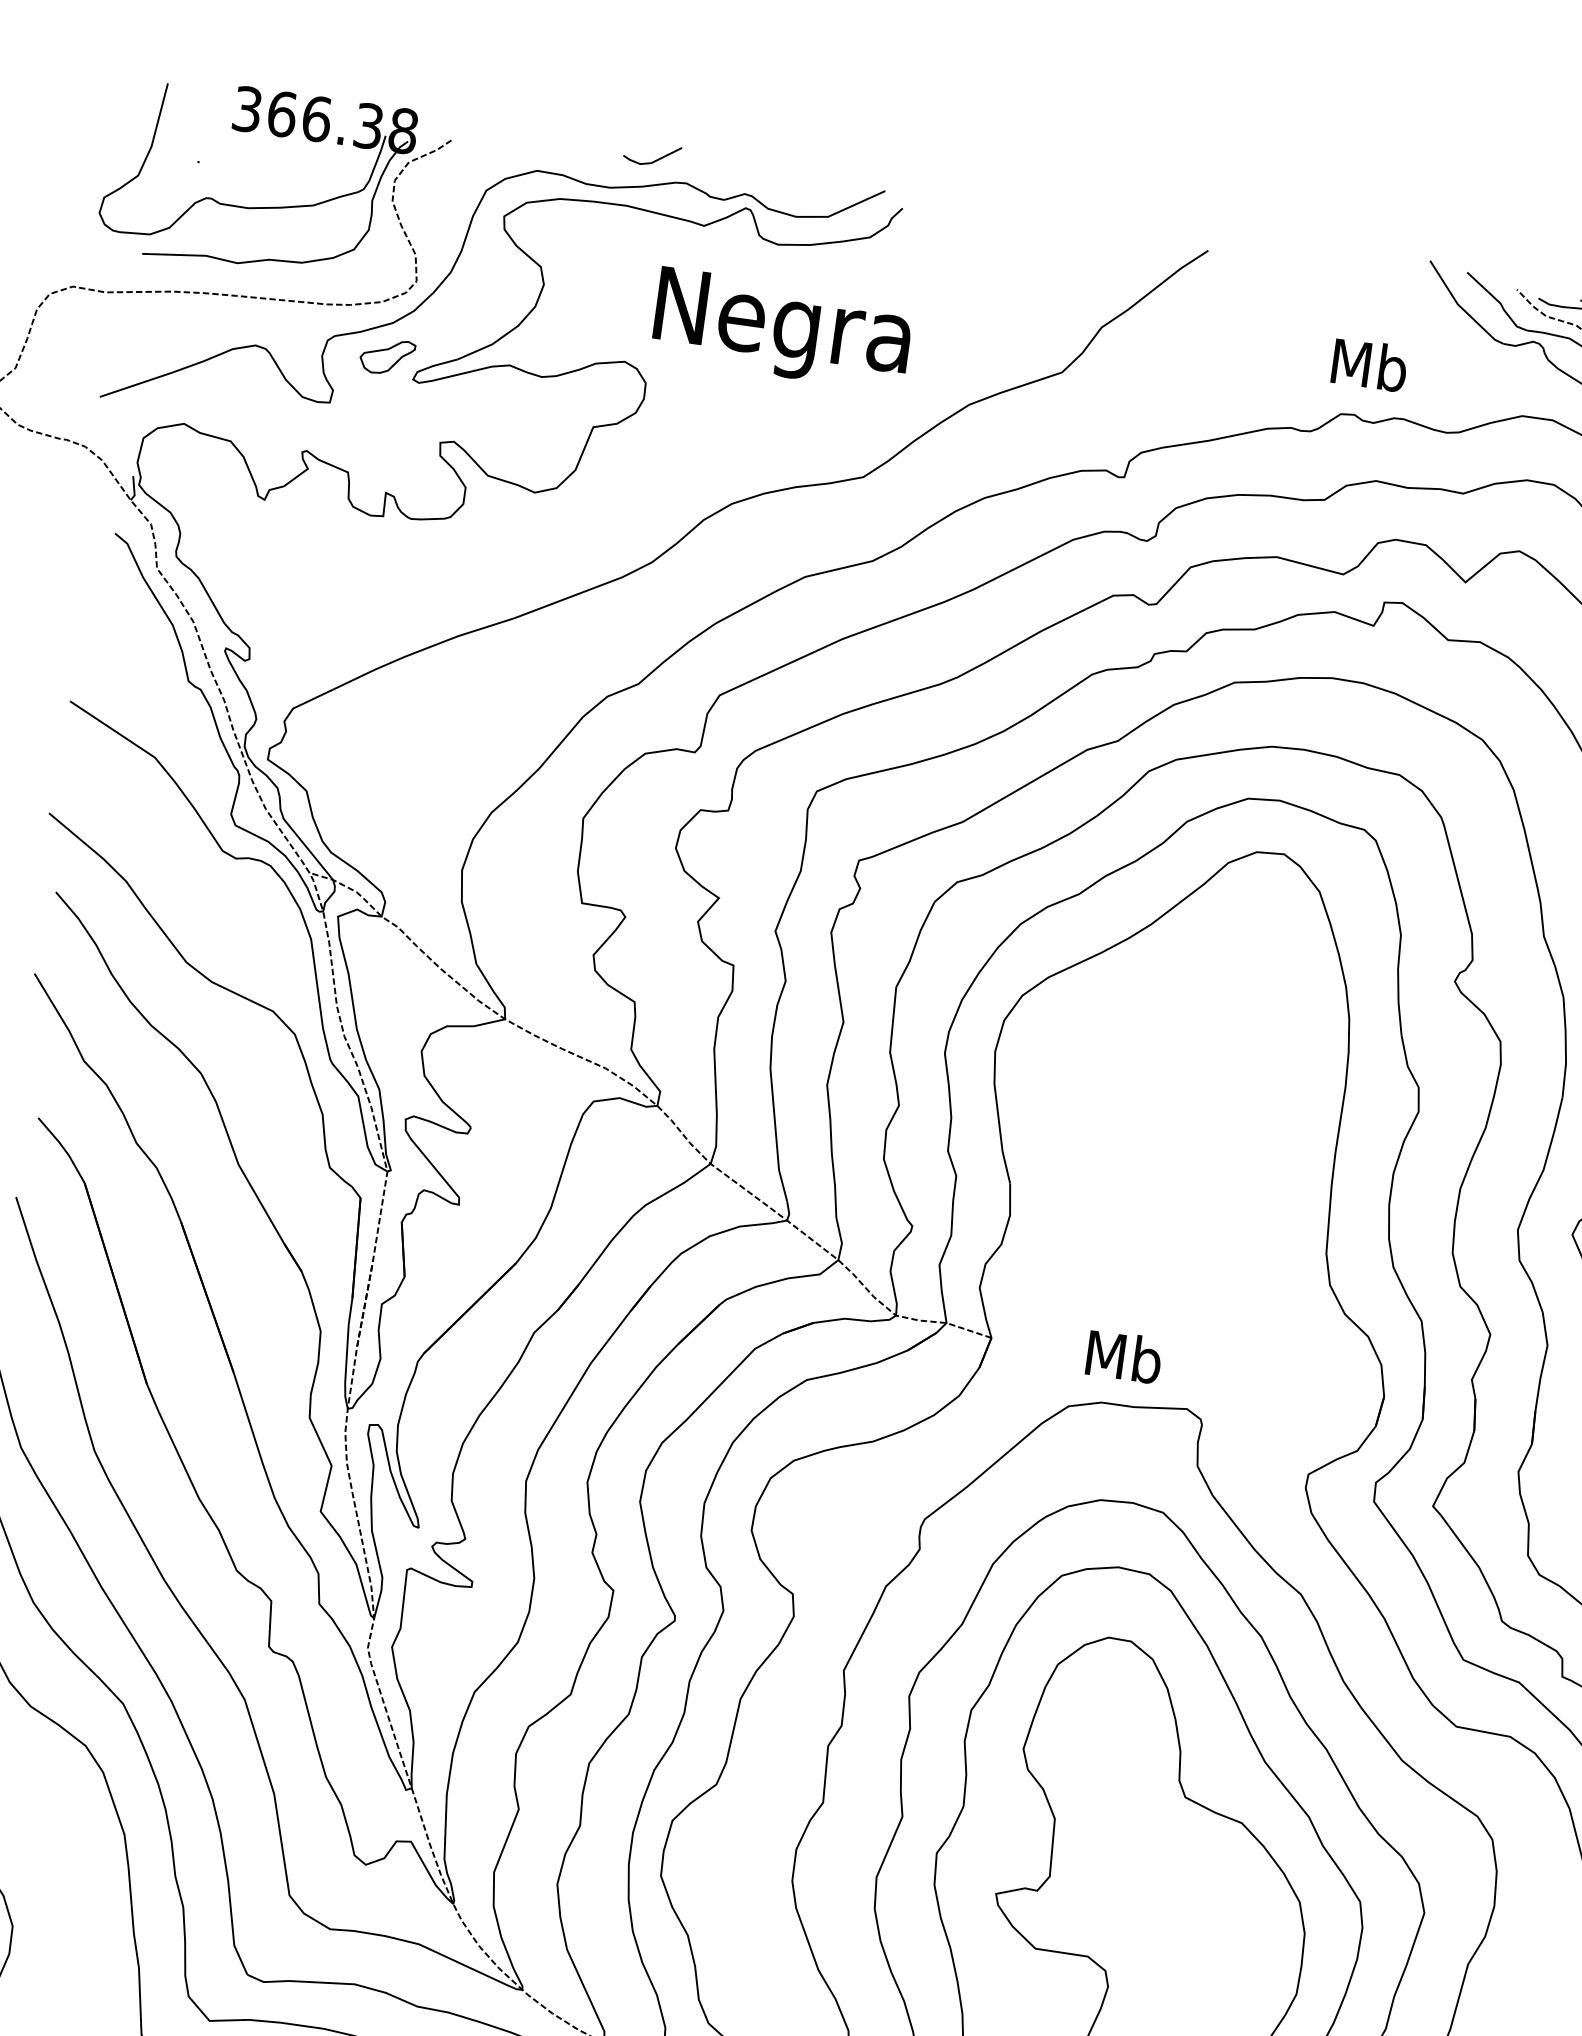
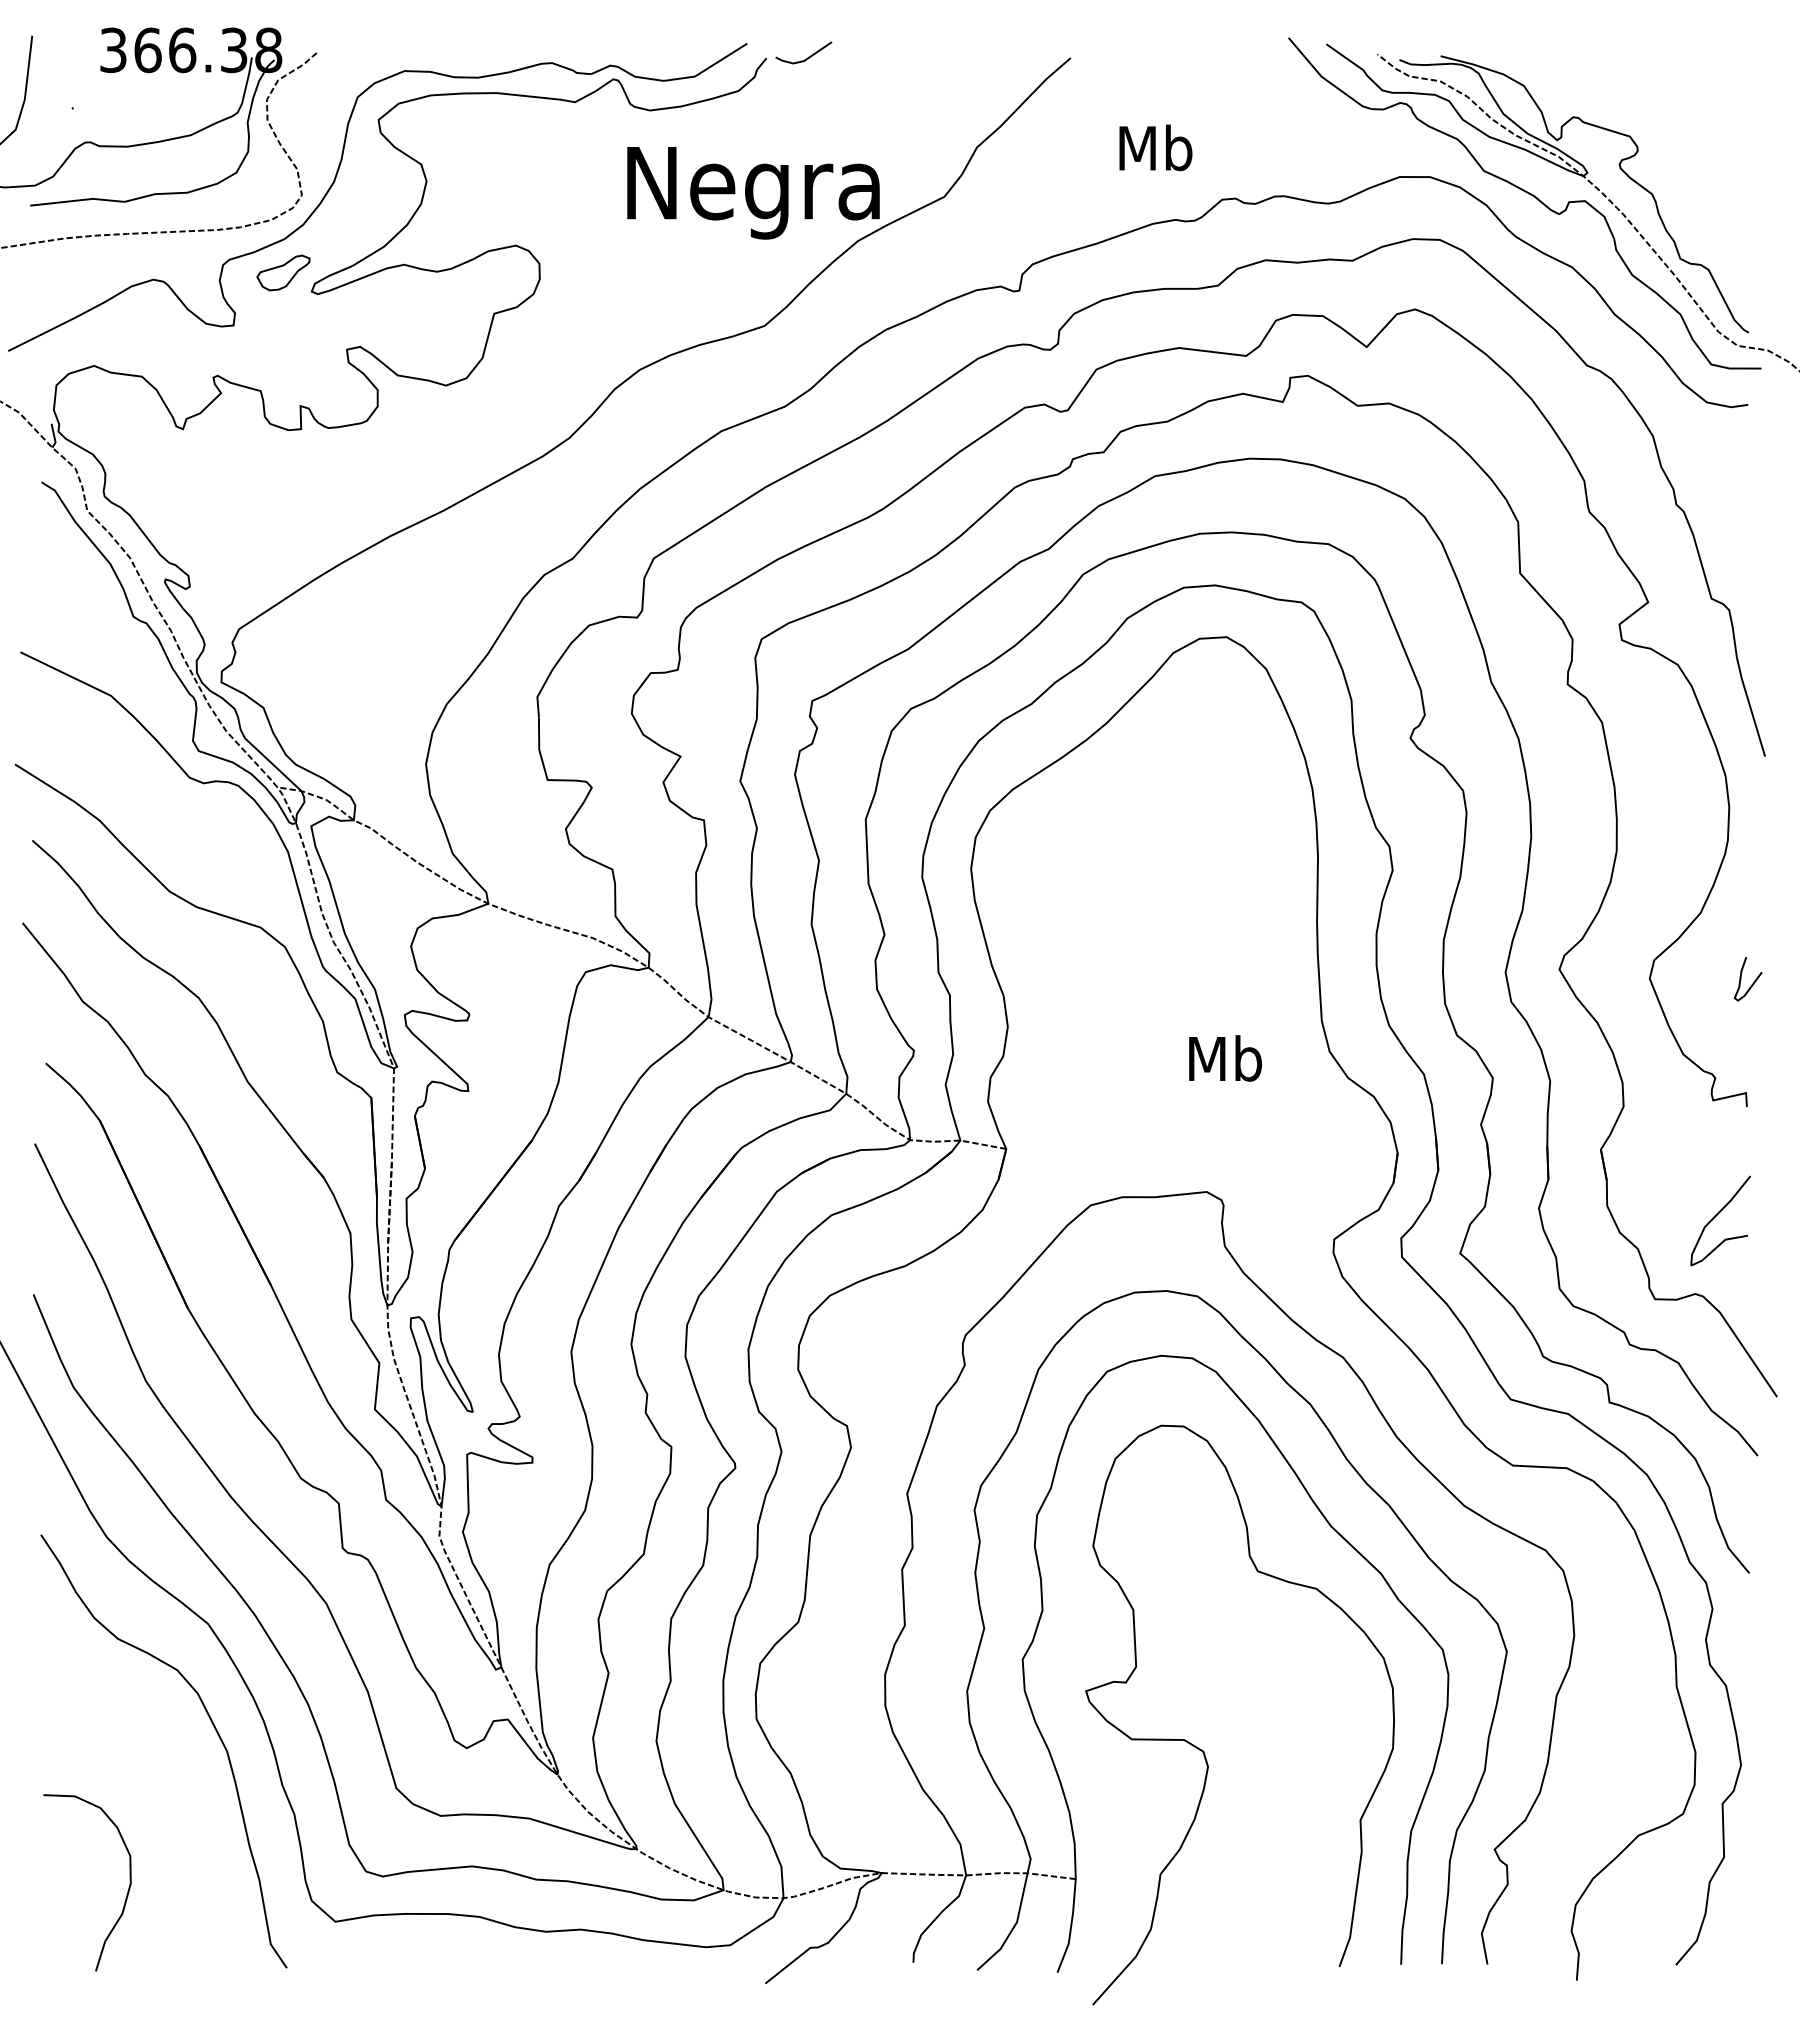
line: (656, 159) -> (808, 56), moved
text: (782, 330) -> (753, 193), moved
text: (1369, 364) -> (1155, 147), moved
text: (1124, 1356) -> (1225, 1058), moved

